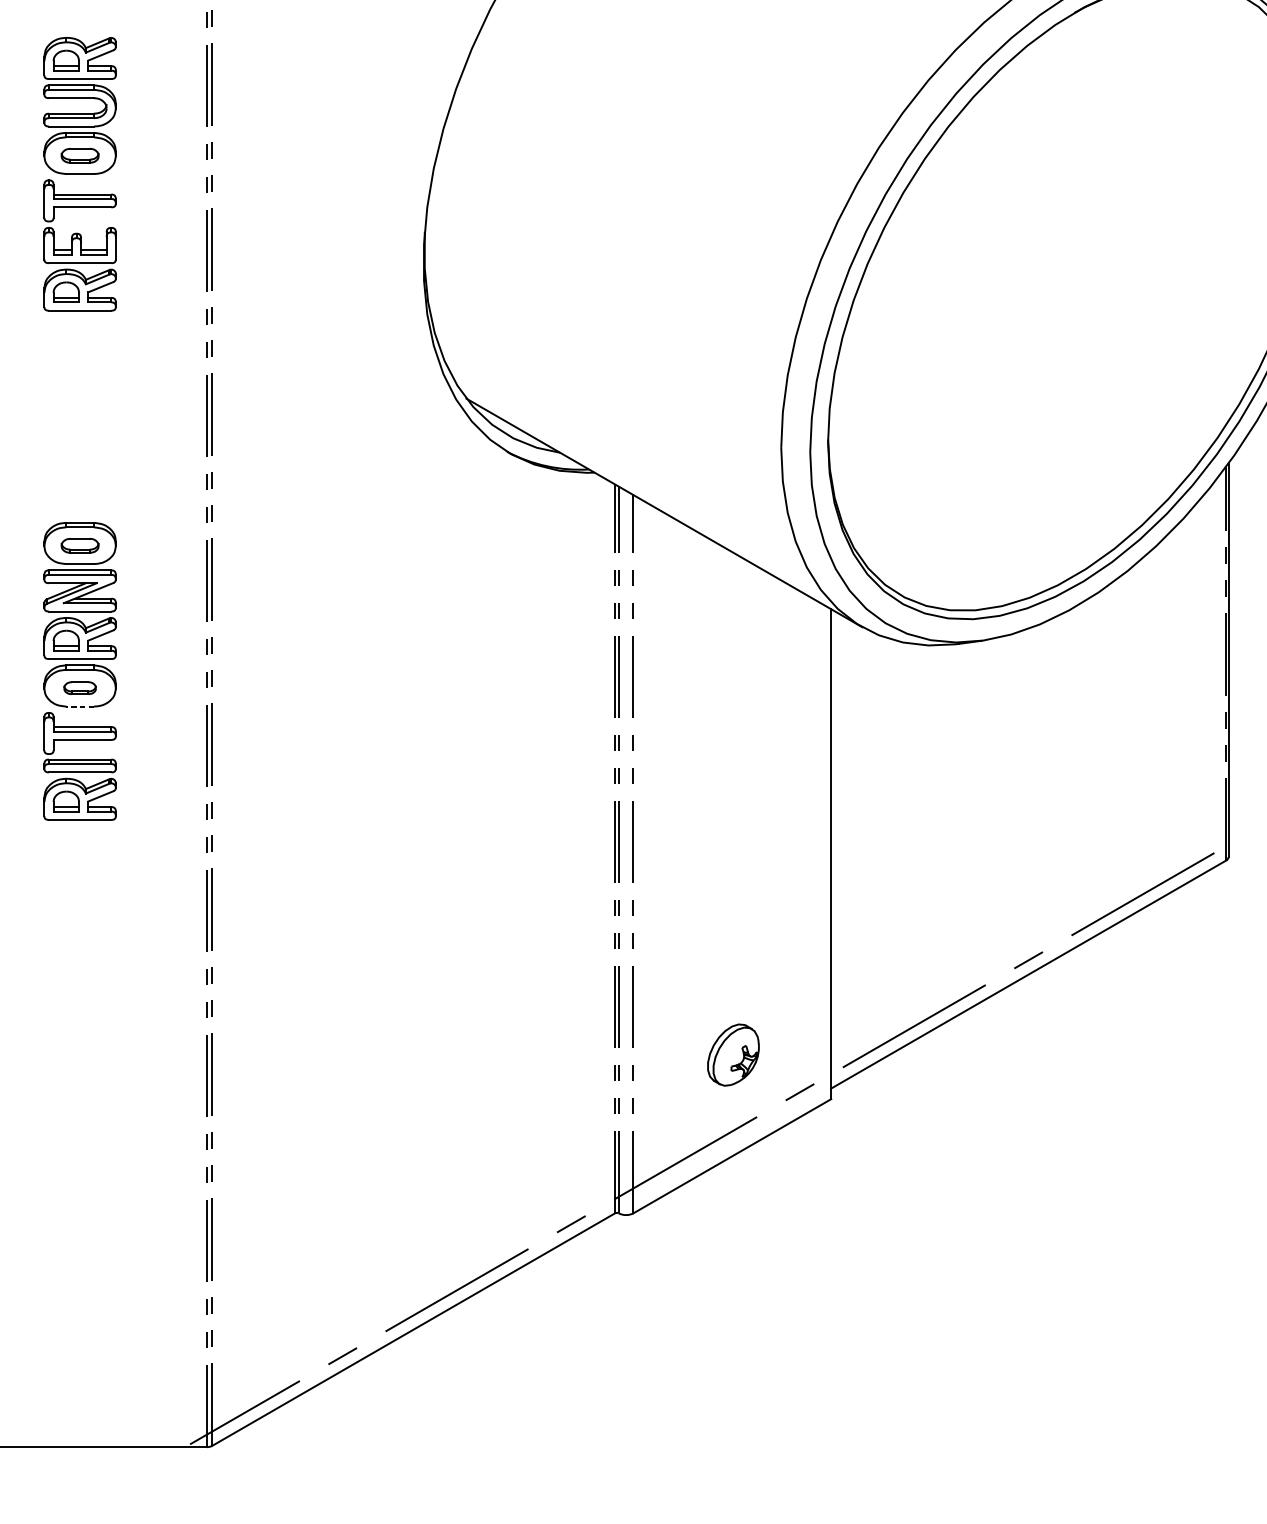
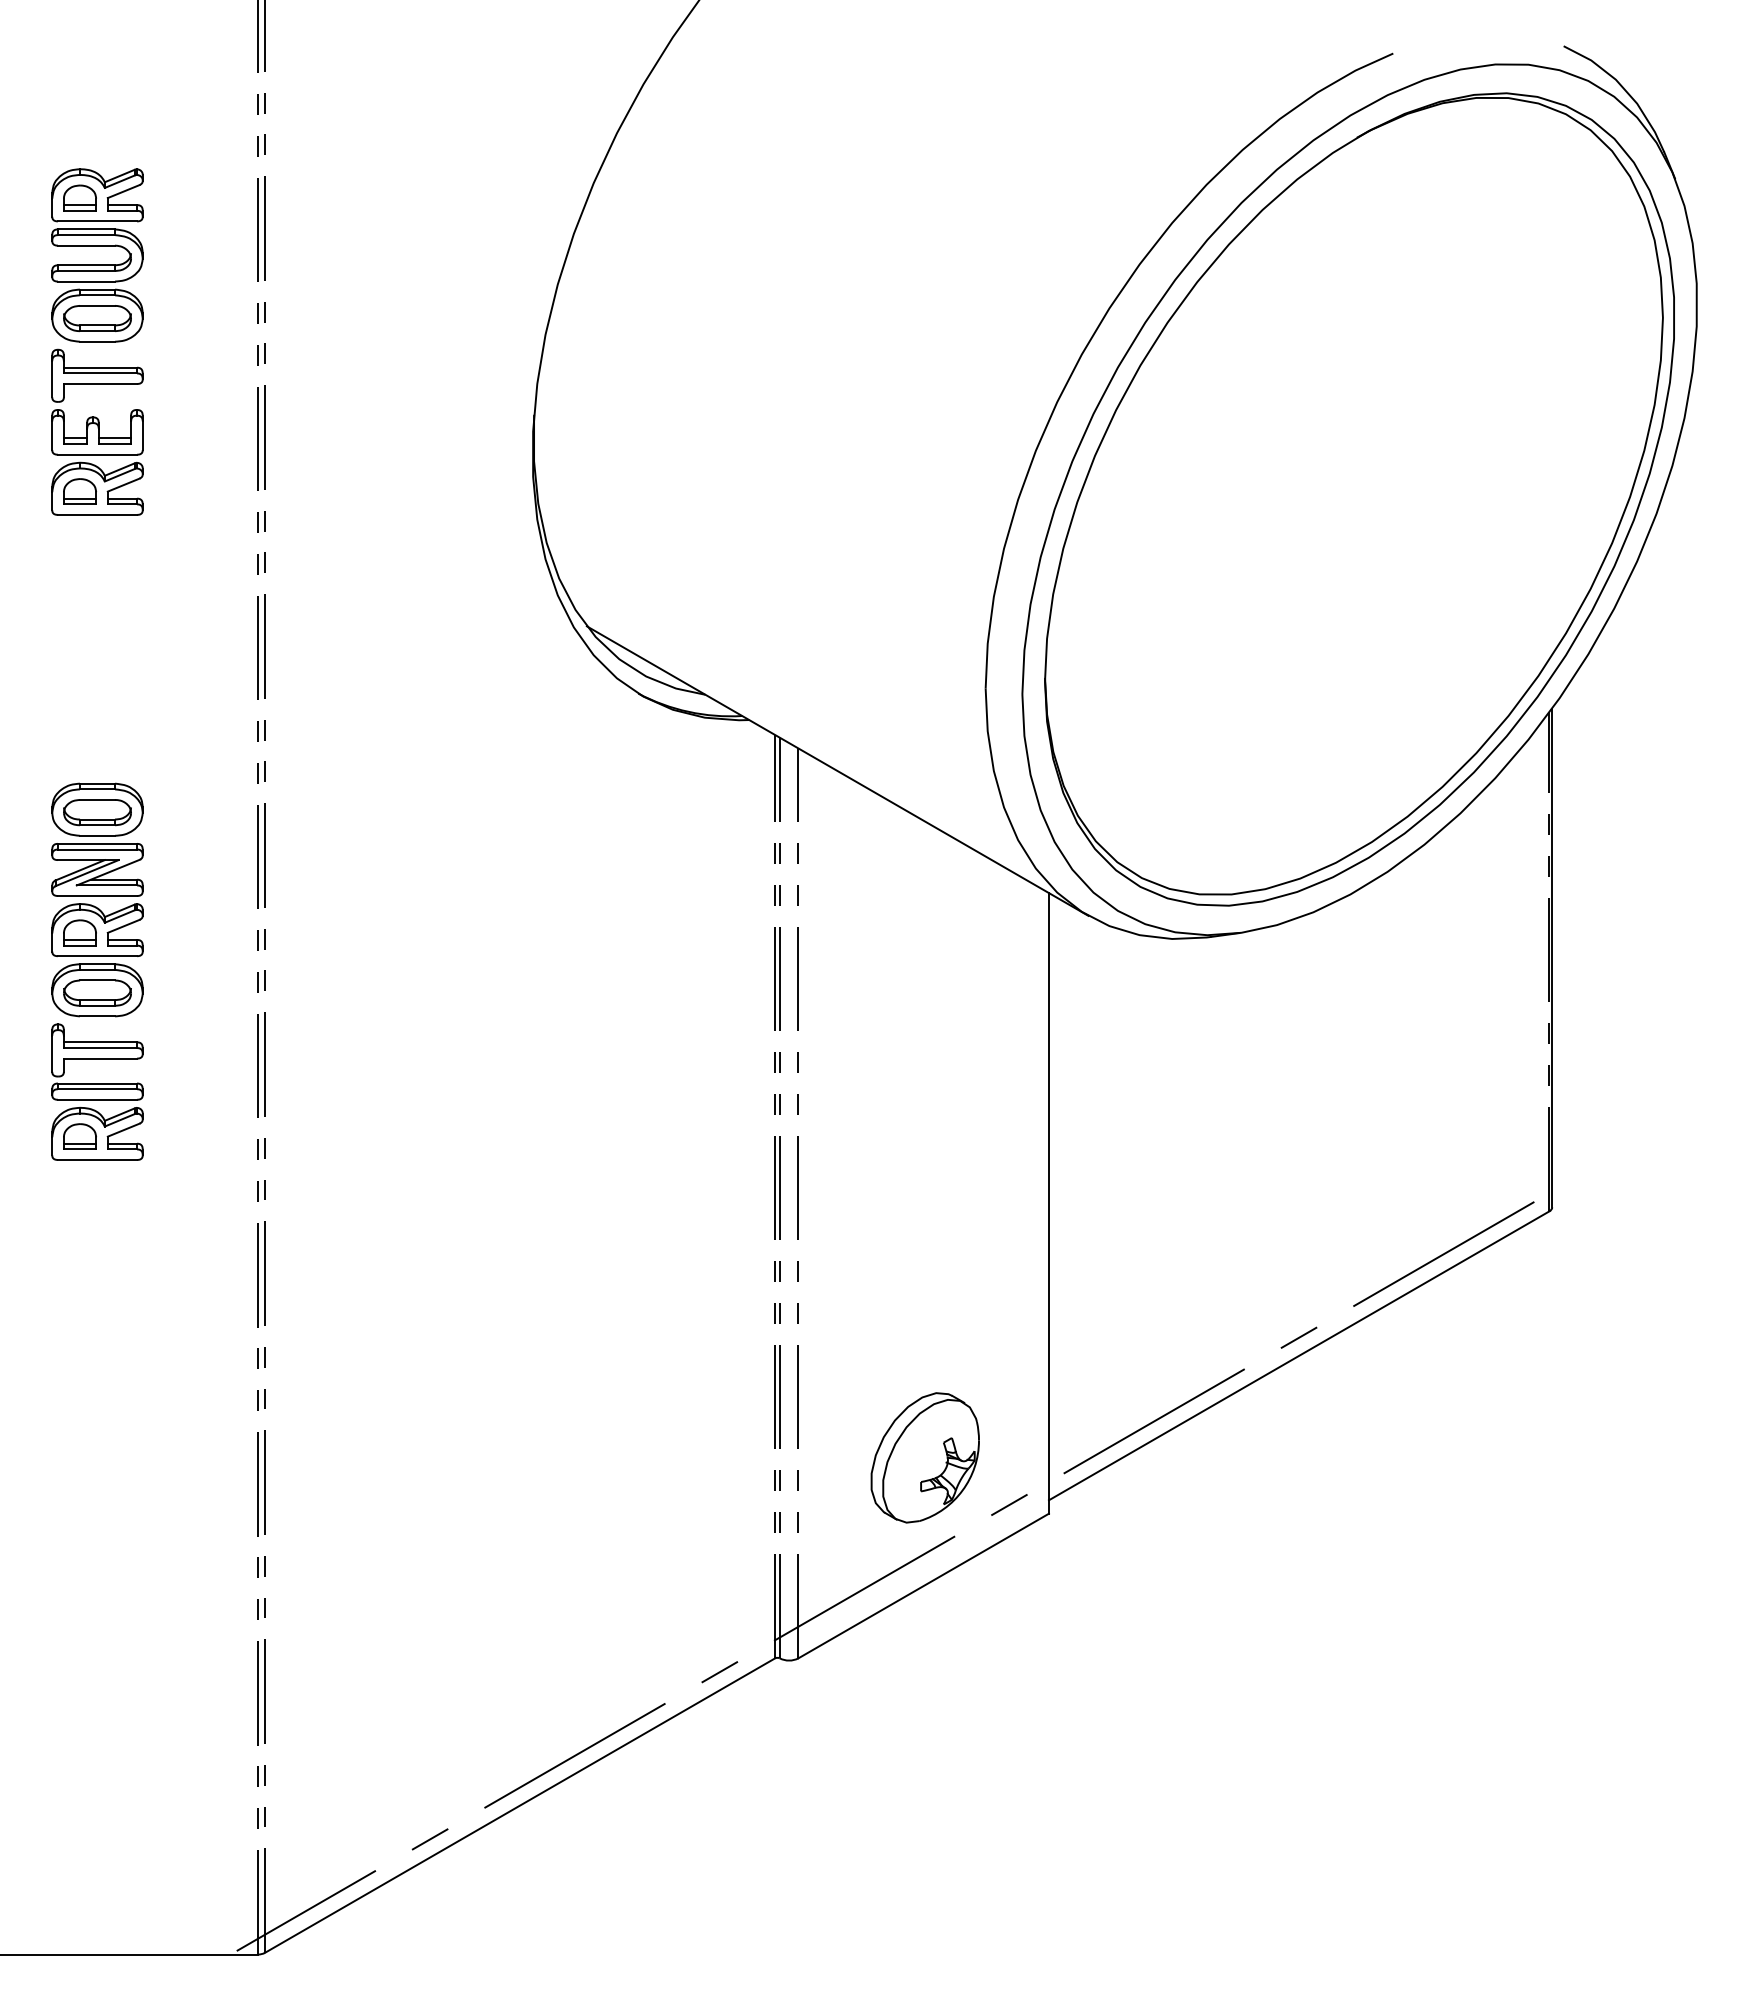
part: (80, 155) -> (97, 318), size x1.43
part: (80, 545) -> (97, 812), size x1.43
part: (80, 687) -> (97, 992), size x1.67
line: (80, 706) -> (97, 1016), dashed -> solid
part: (732, 1054) -> (924, 1457), size x1.67

